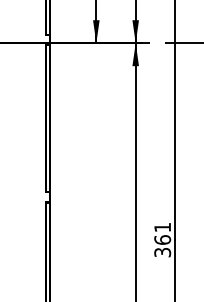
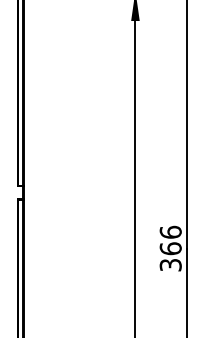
text: (162, 227) -> (170, 232), 361 -> 366

